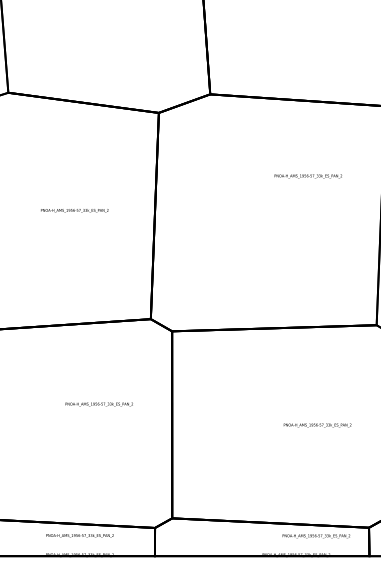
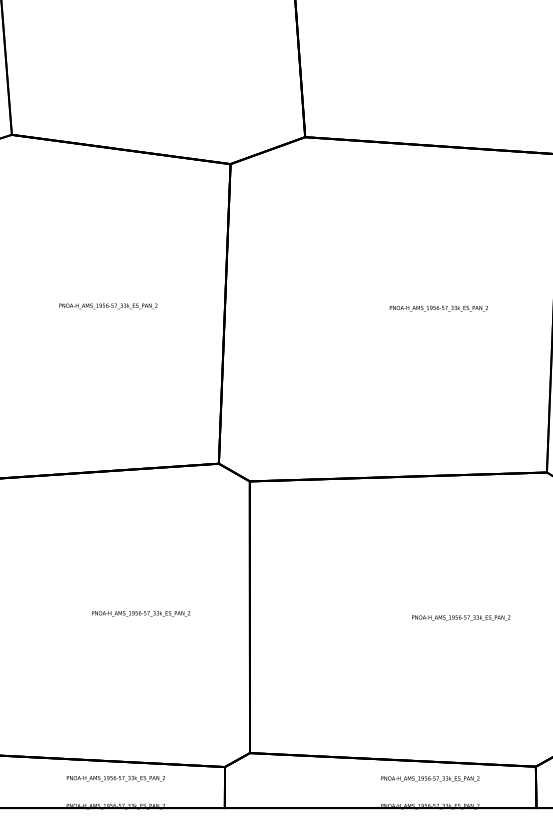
text: (307, 176) -> (437, 308), moved
text: (98, 404) -> (139, 613), moved
text: (316, 536) -> (430, 779), moved

